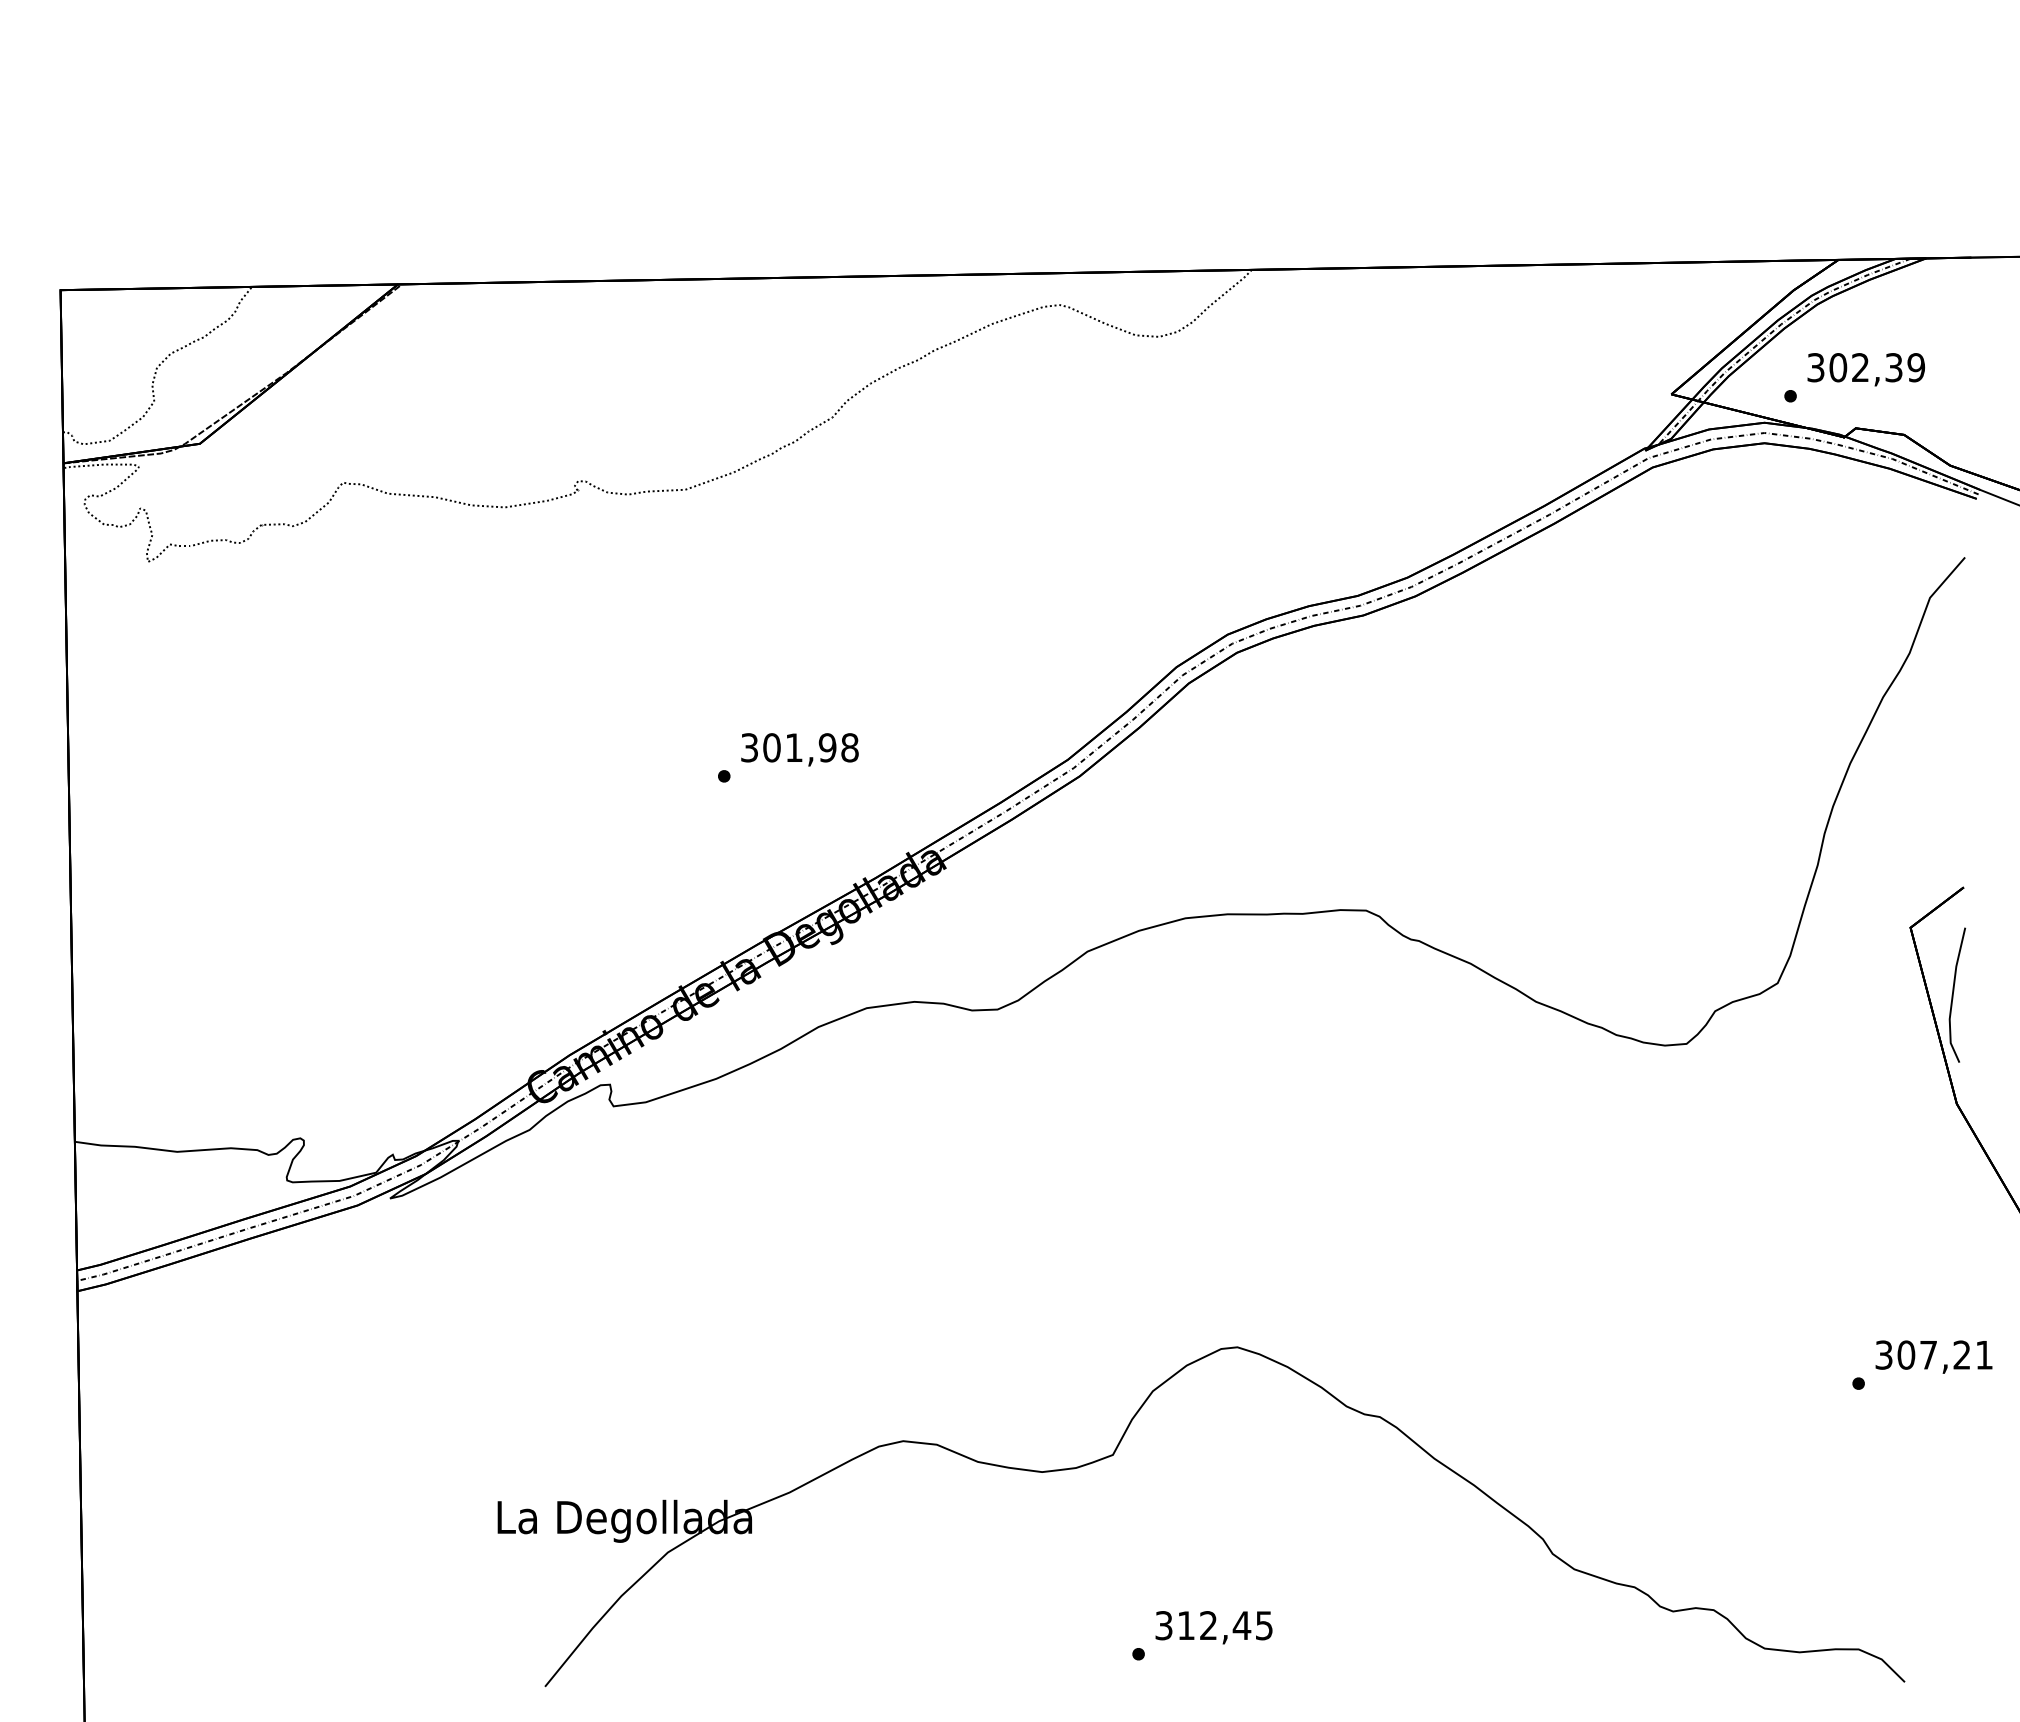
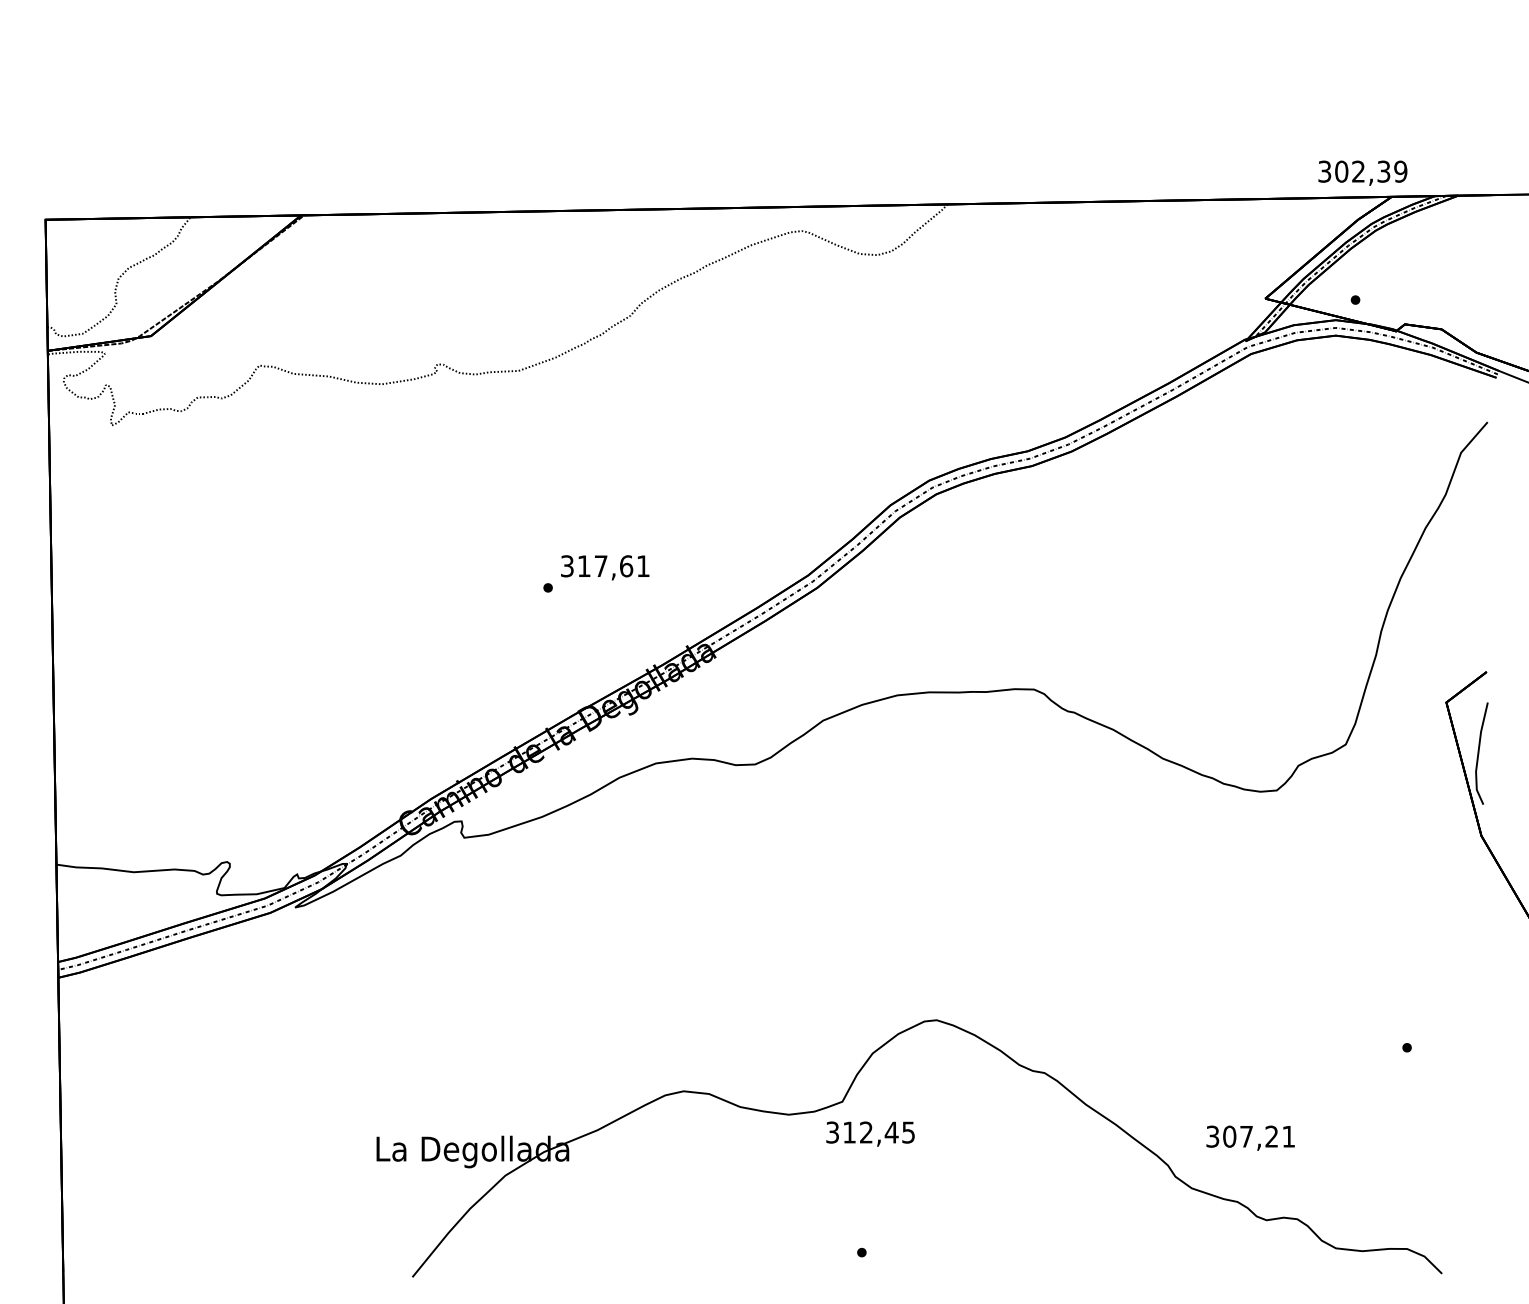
text: (1865, 369) -> (1362, 173), moved
text: (810, 747) -> (613, 566), 301,98 -> 317,61
text: (1933, 1356) -> (1250, 1137), moved
text: (1213, 1627) -> (870, 1133), moved

